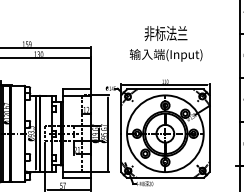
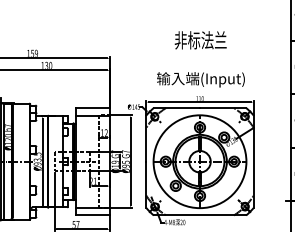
text: (165, 55) -> (200, 79), moved

